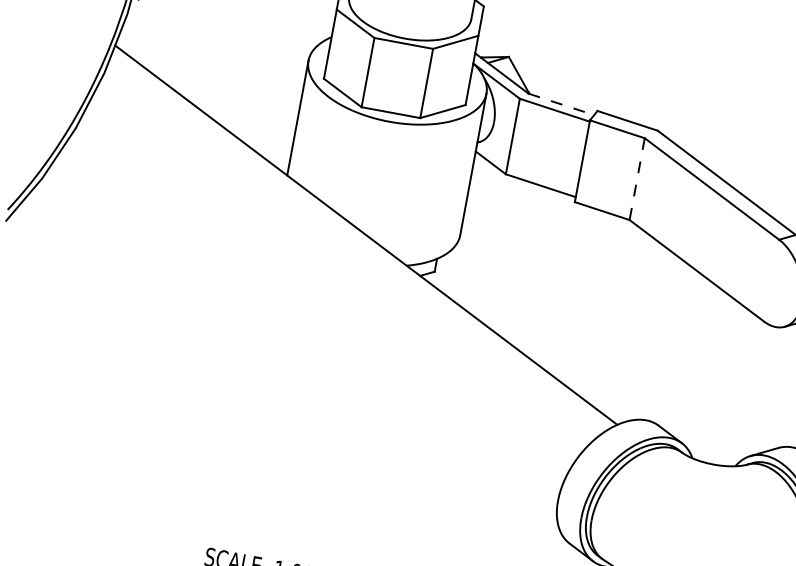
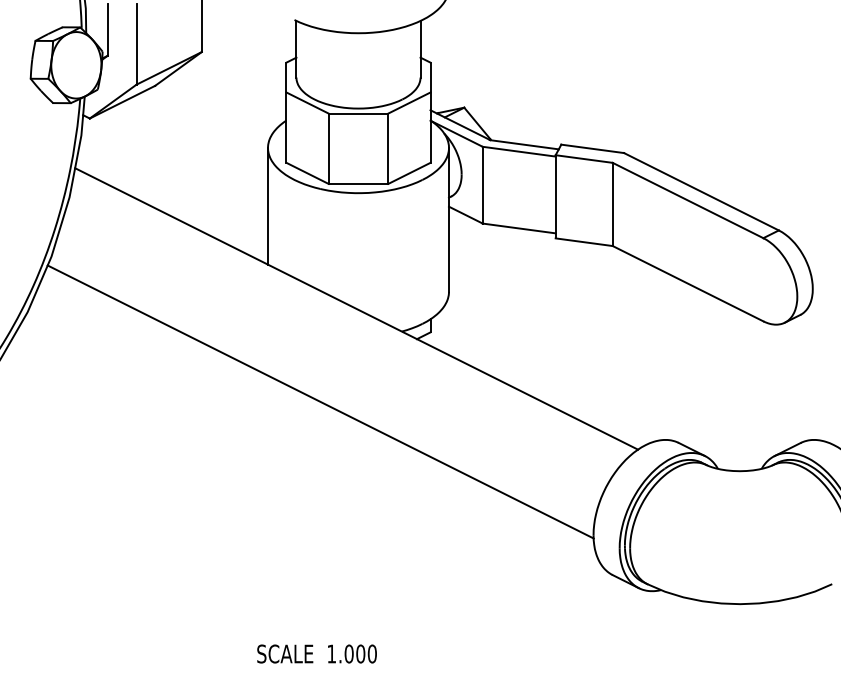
line: (561, 104) -> (524, 144), dashed -> solid
line: (636, 179) -> (612, 204), dashed -> solid
line: (313, 319) -> (320, 401), added

